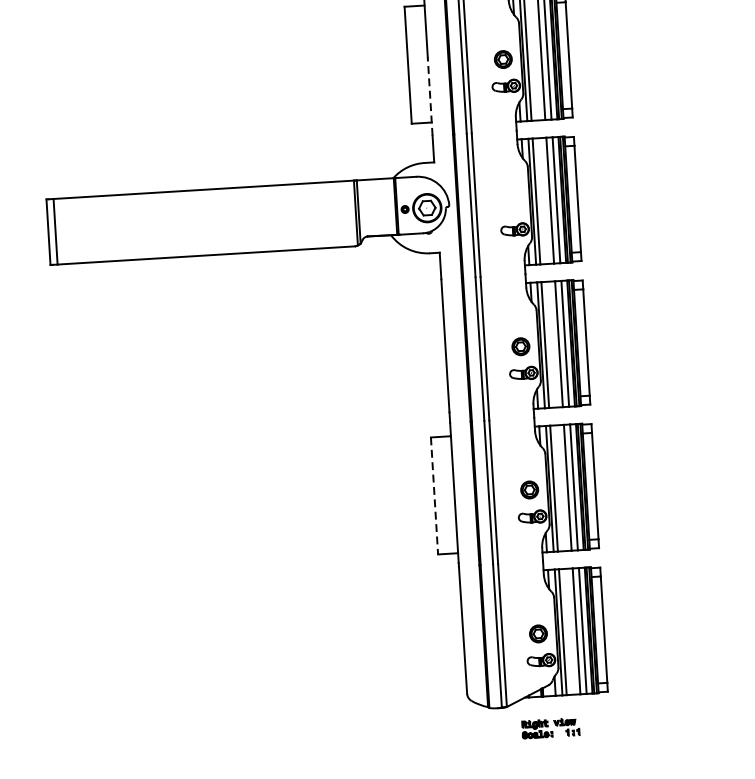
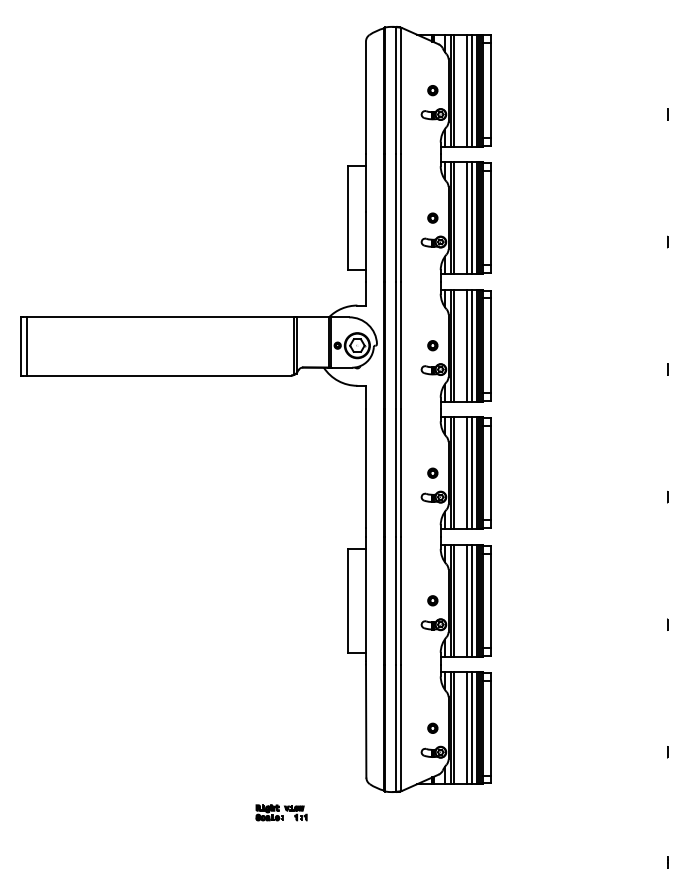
part: (503, 58) -> (432, 217), size x0.62
line: (429, 97) -> (365, 247), dashed -> solid
part: (511, 202) -> (432, 345), added
part: (520, 345) -> (432, 472), size x0.62
part: (529, 489) -> (432, 600), size x0.62
line: (434, 495) -> (348, 600), dashed -> solid
part: (538, 632) -> (432, 727), size x0.62
part: (550, 728) -> (281, 812), moved

